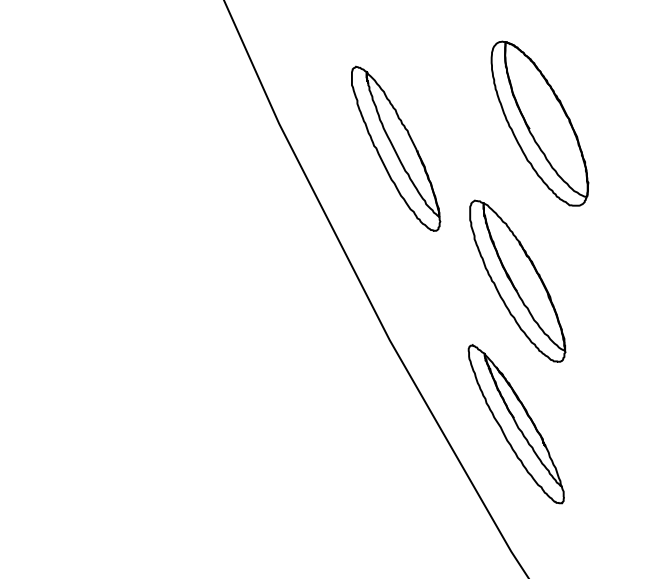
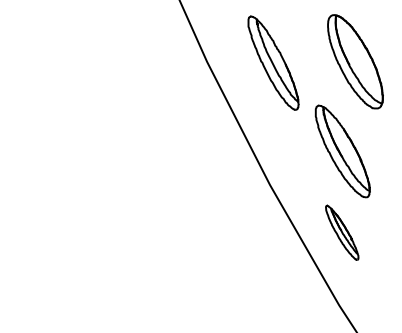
part: (395, 147) -> (273, 62), moved
part: (517, 423) -> (342, 232), size x0.6

